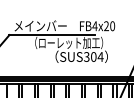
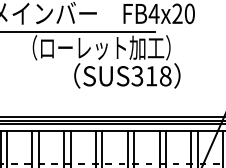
text: (97, 56) -> (159, 75), SUS304 -> SUS318

